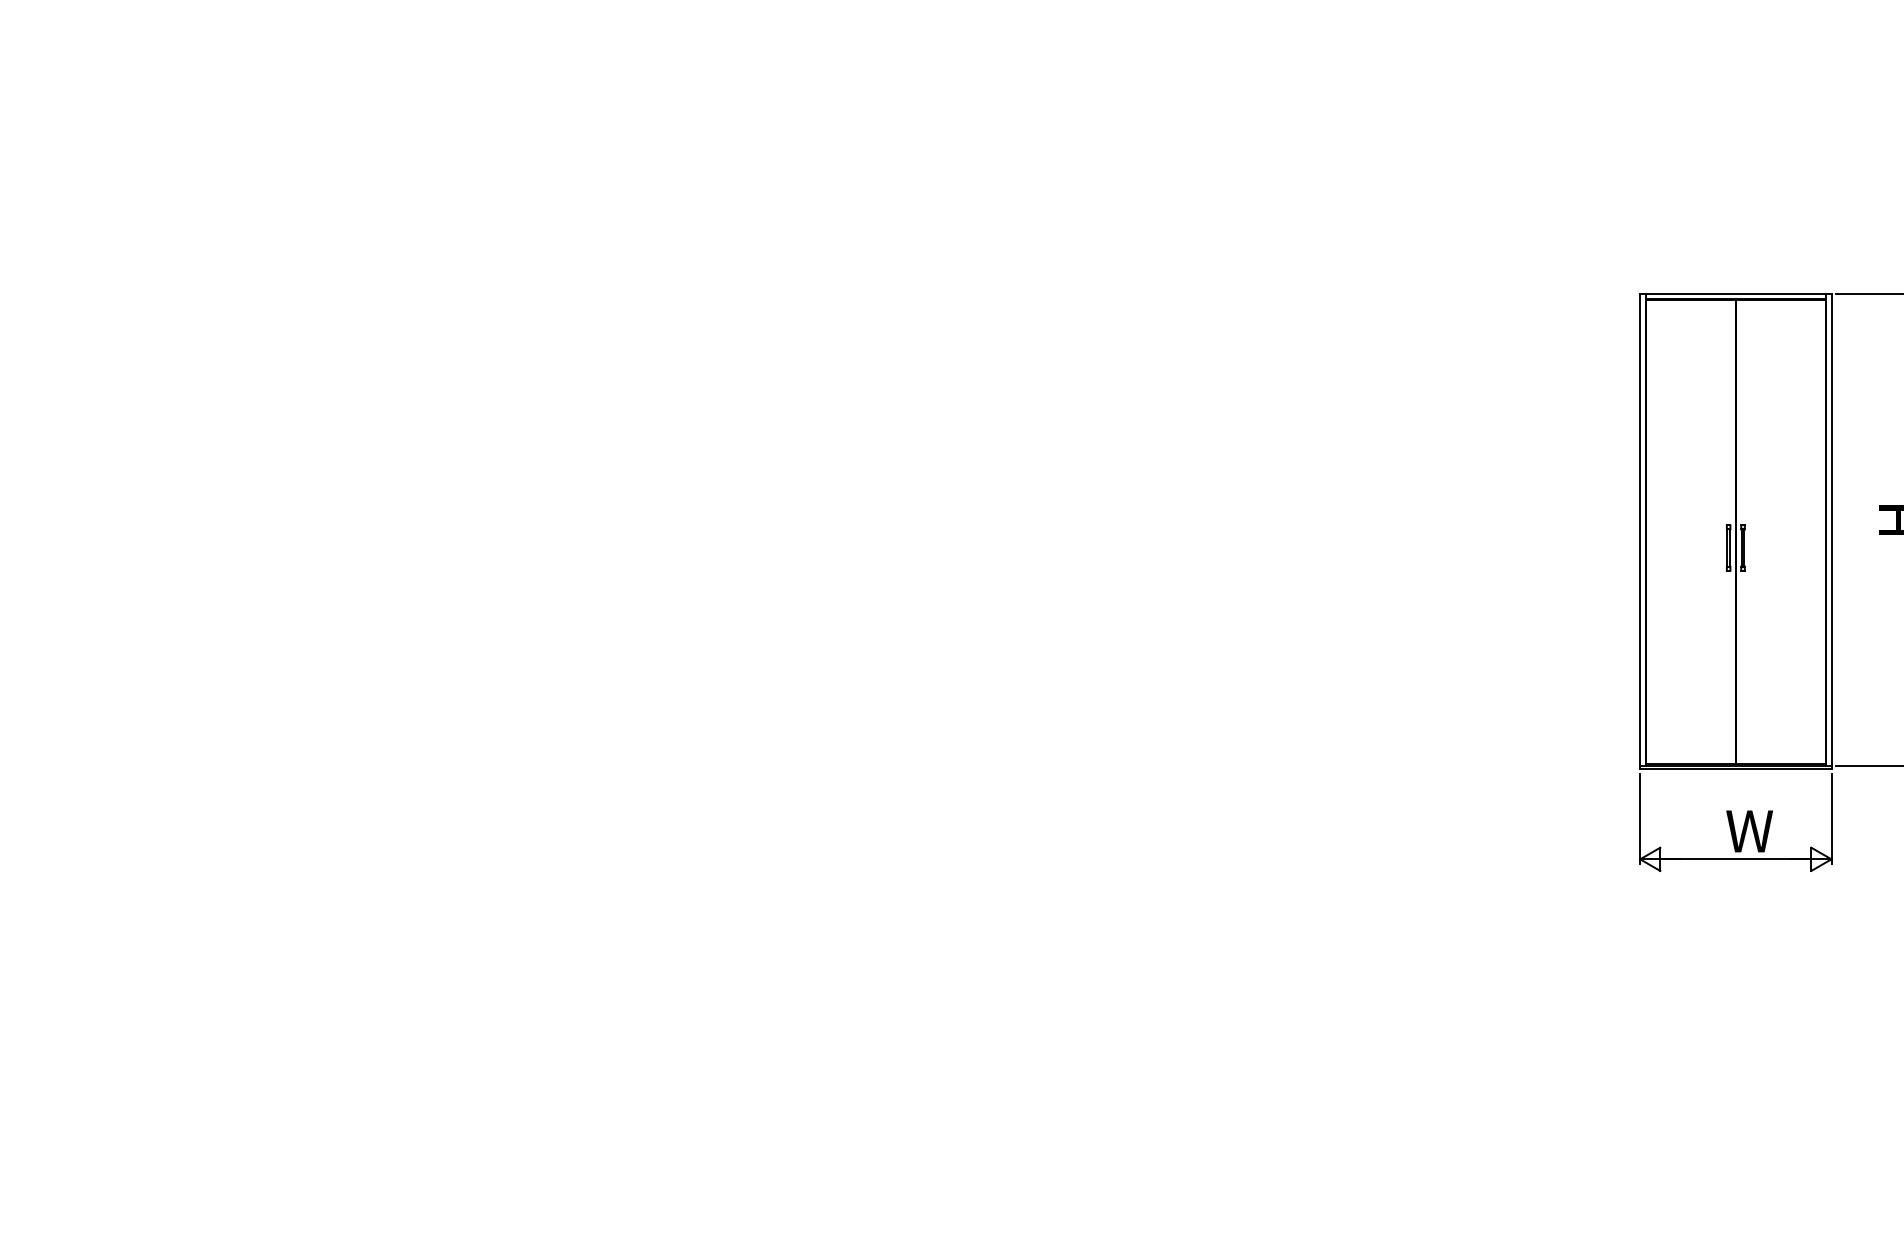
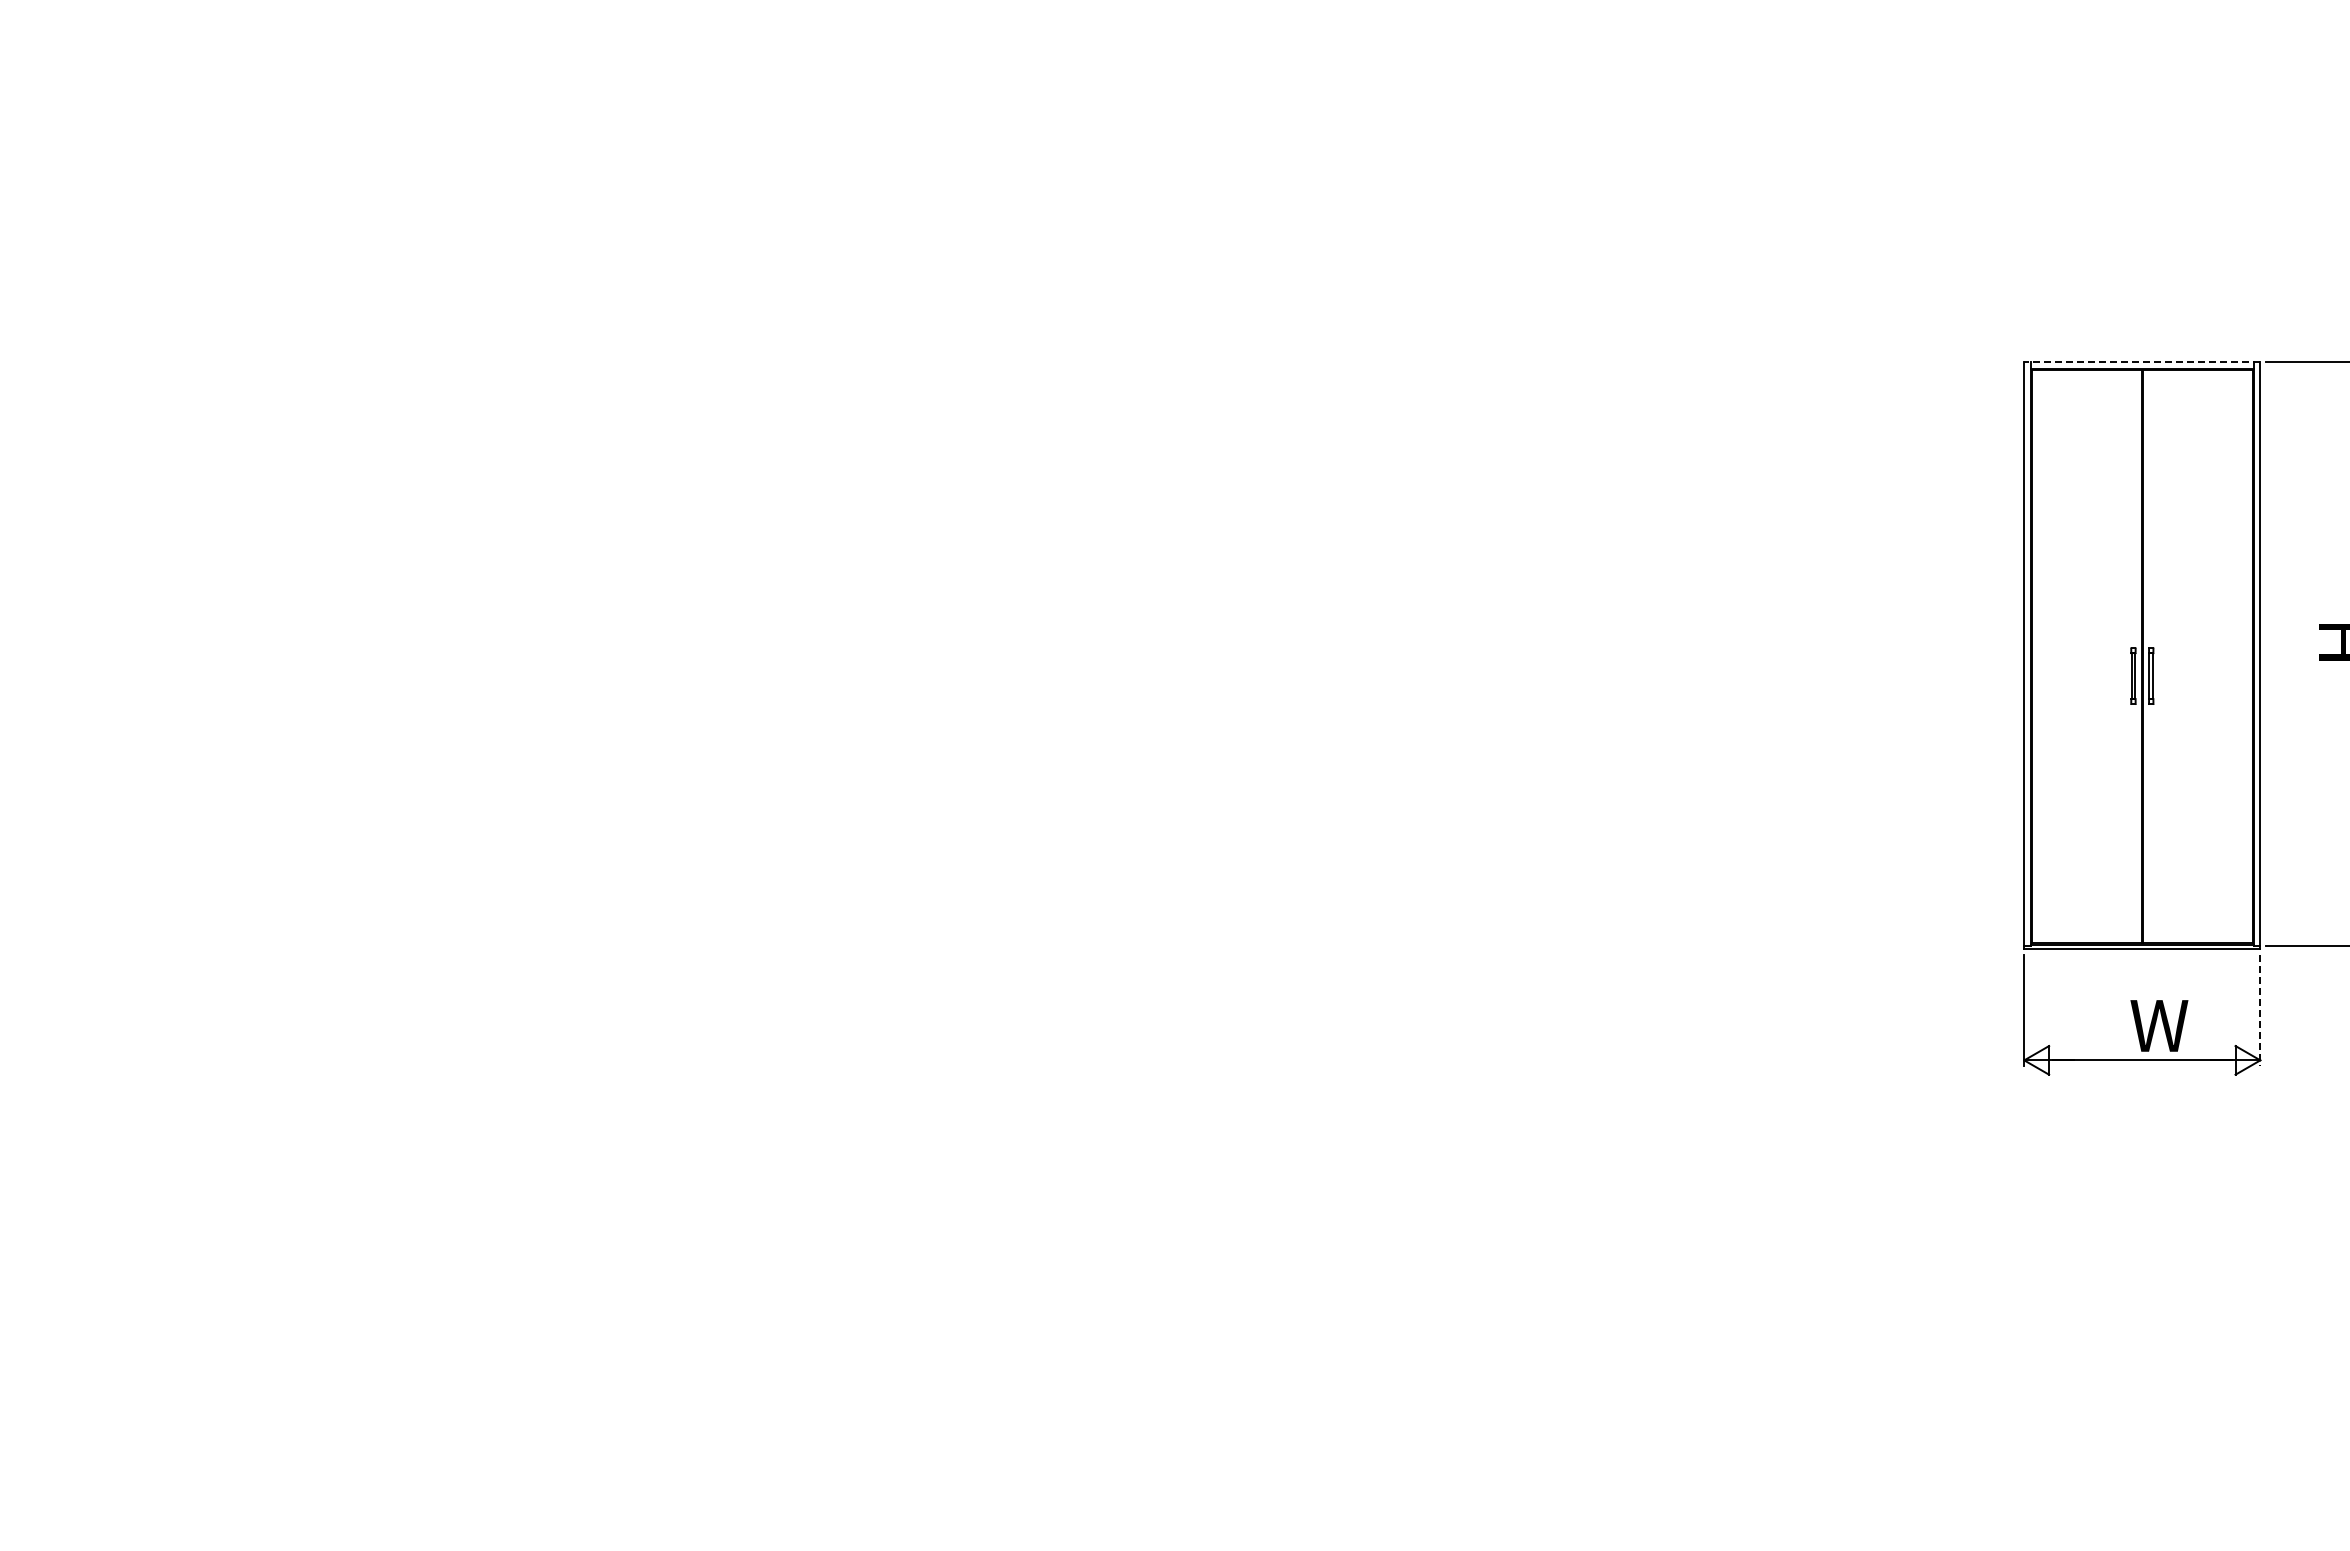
line: (1735, 293) -> (2141, 362), solid -> dashed
line: (1831, 818) -> (2260, 1010), solid -> dashed

